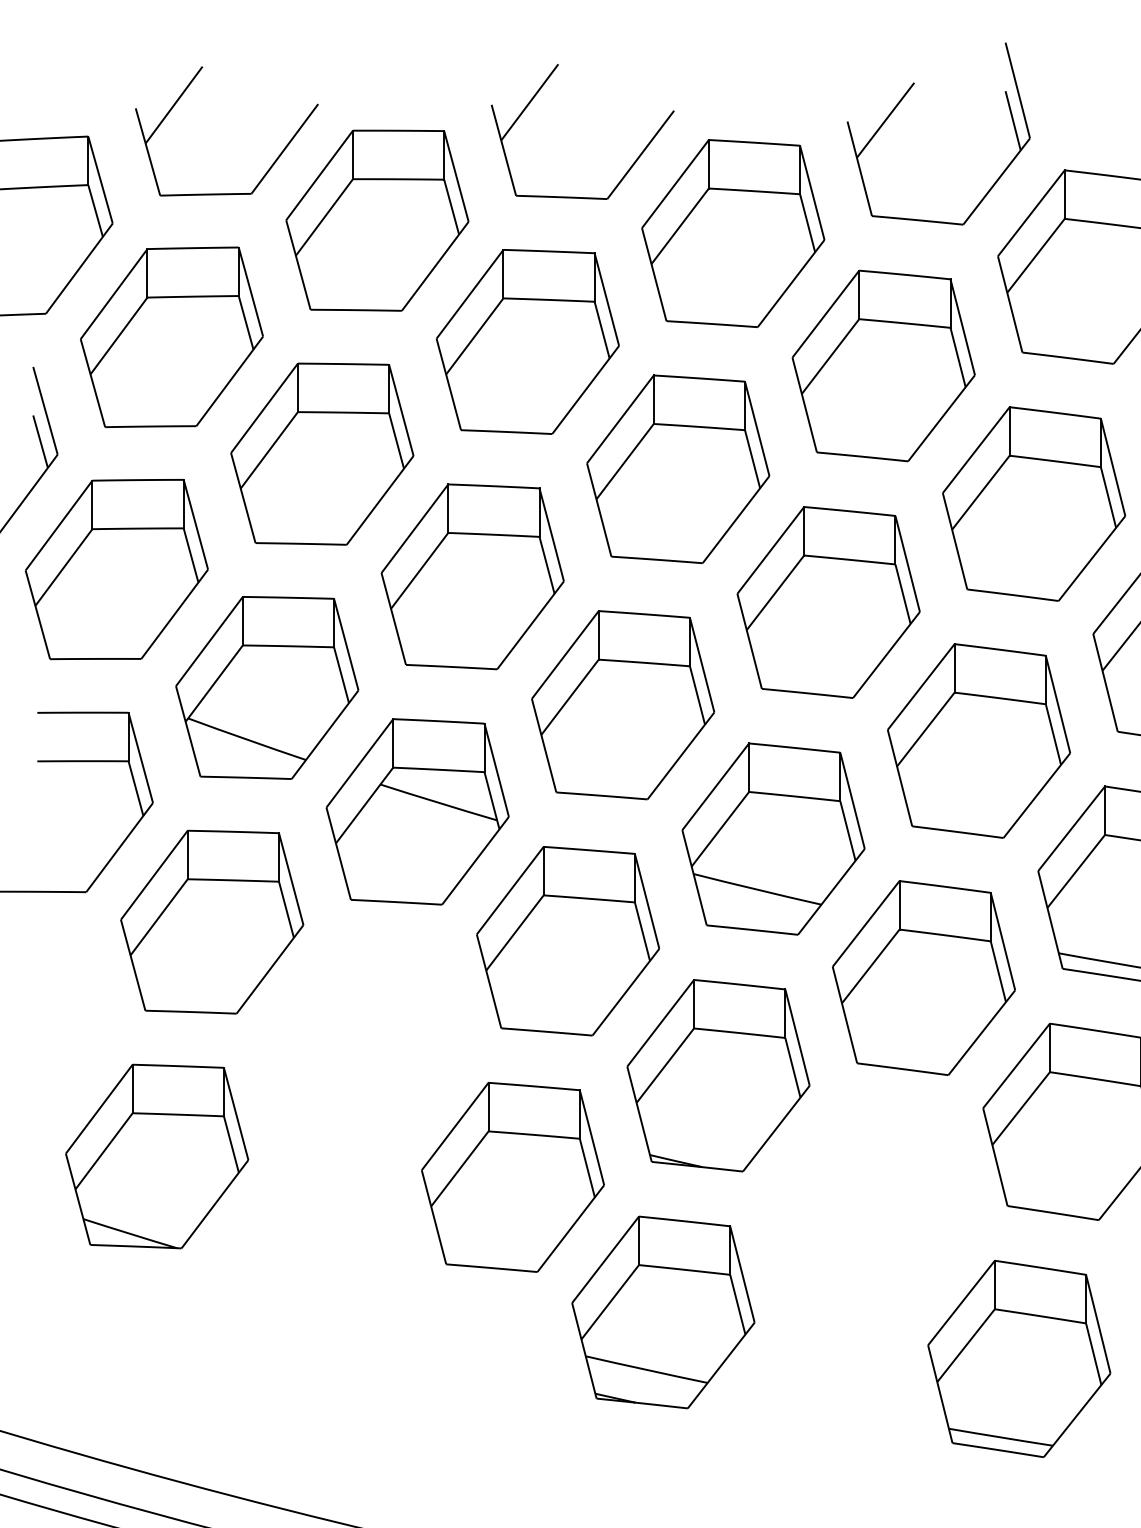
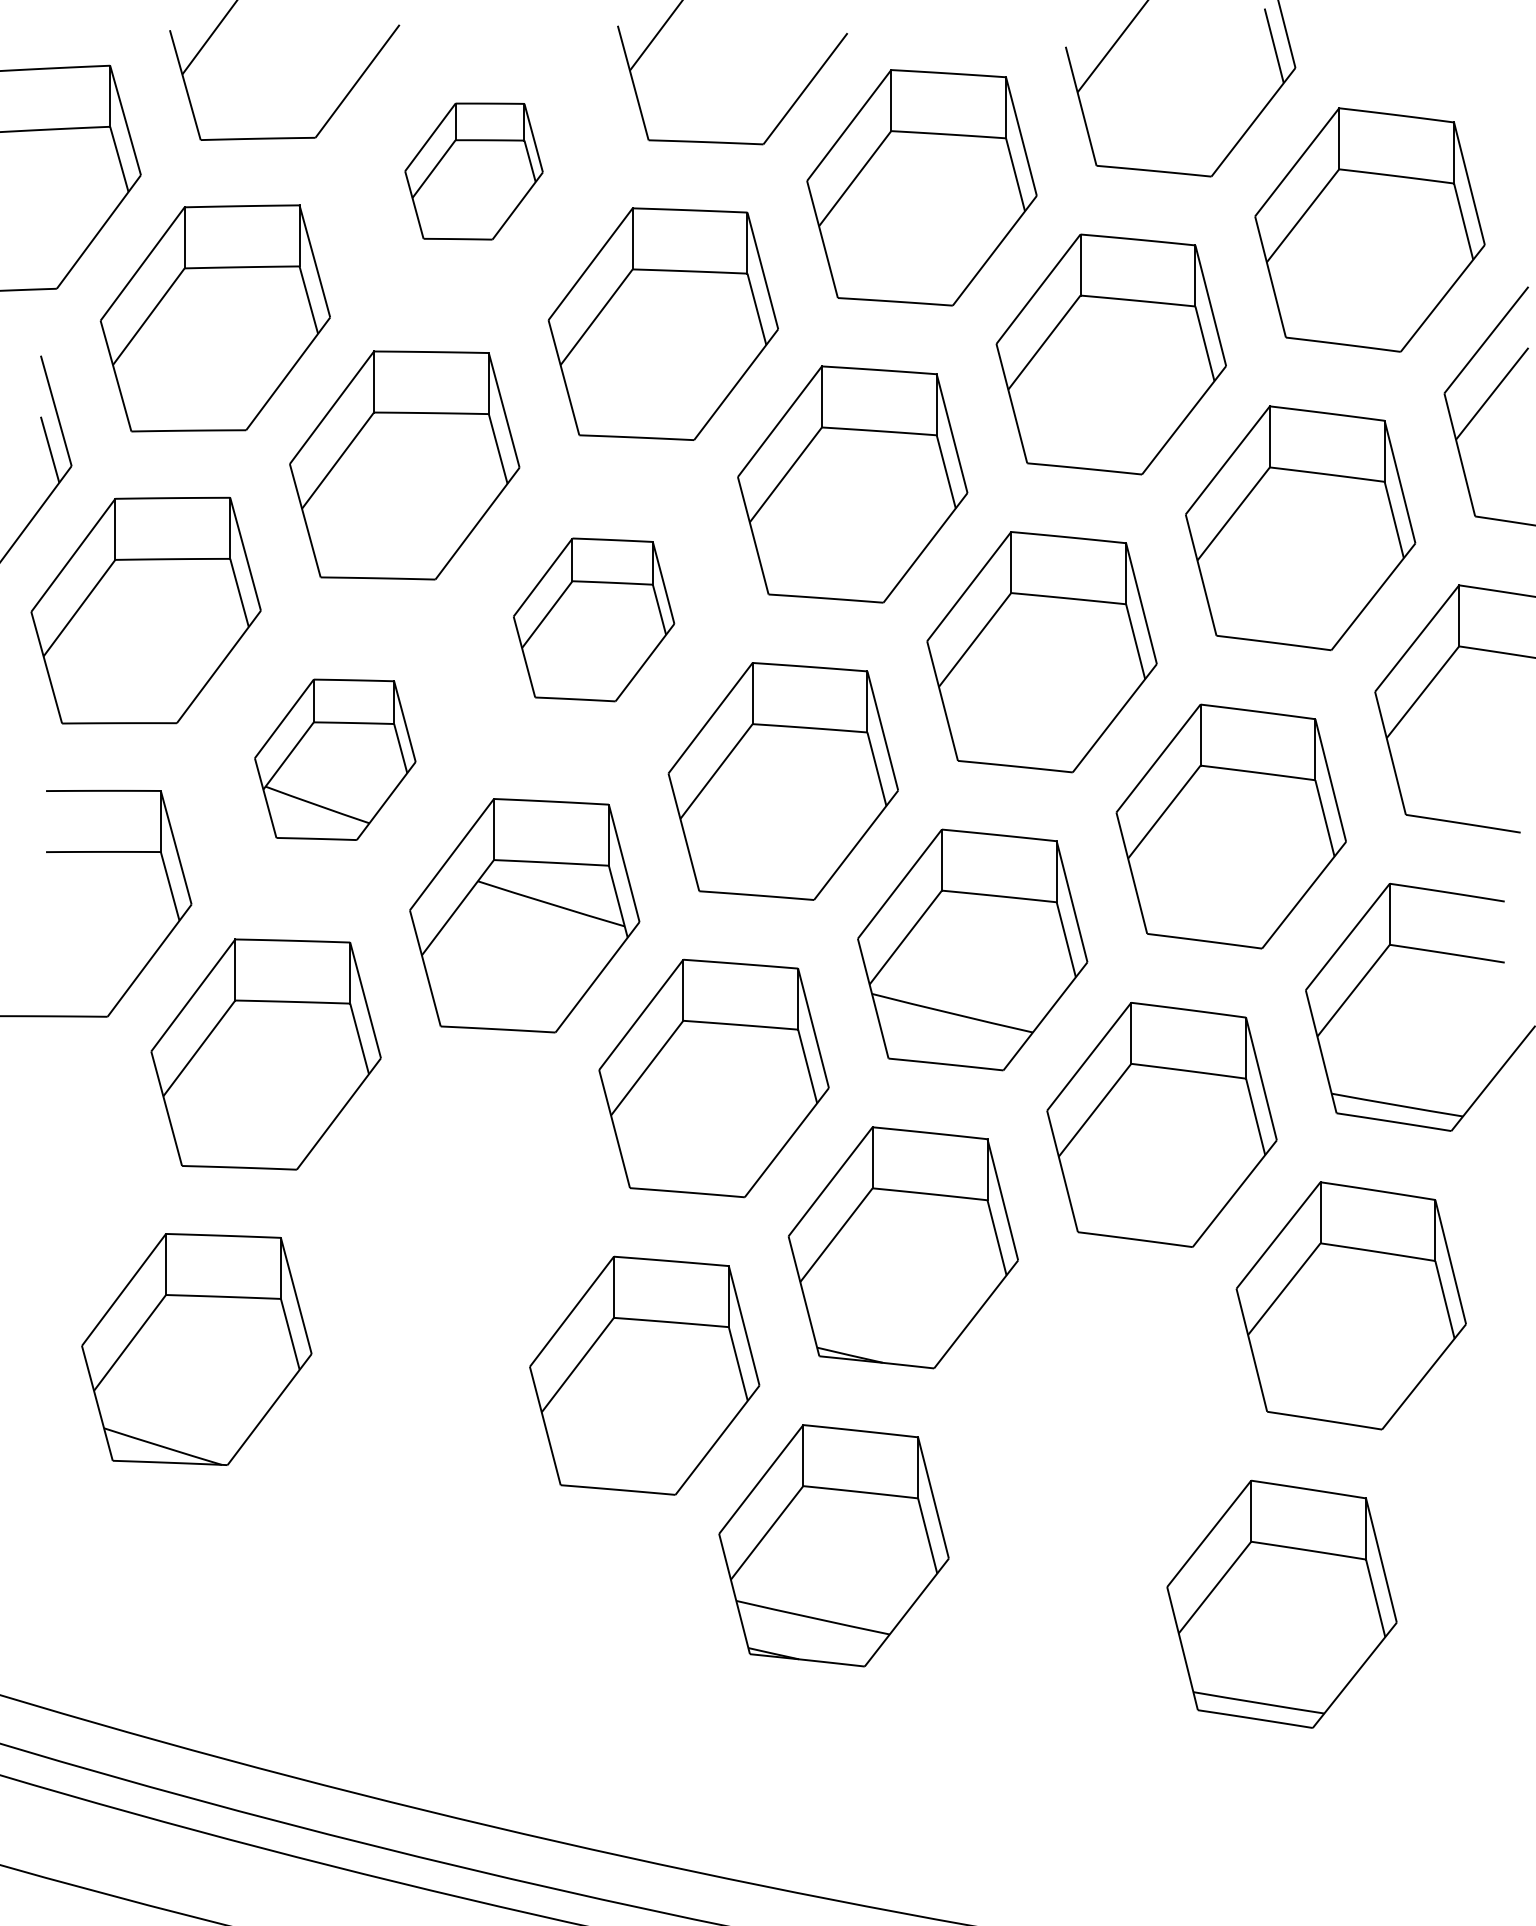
part: (376, 220) -> (473, 171), size x0.6
part: (472, 576) -> (593, 619), size x0.7
part: (266, 687) -> (334, 759), size x0.7

